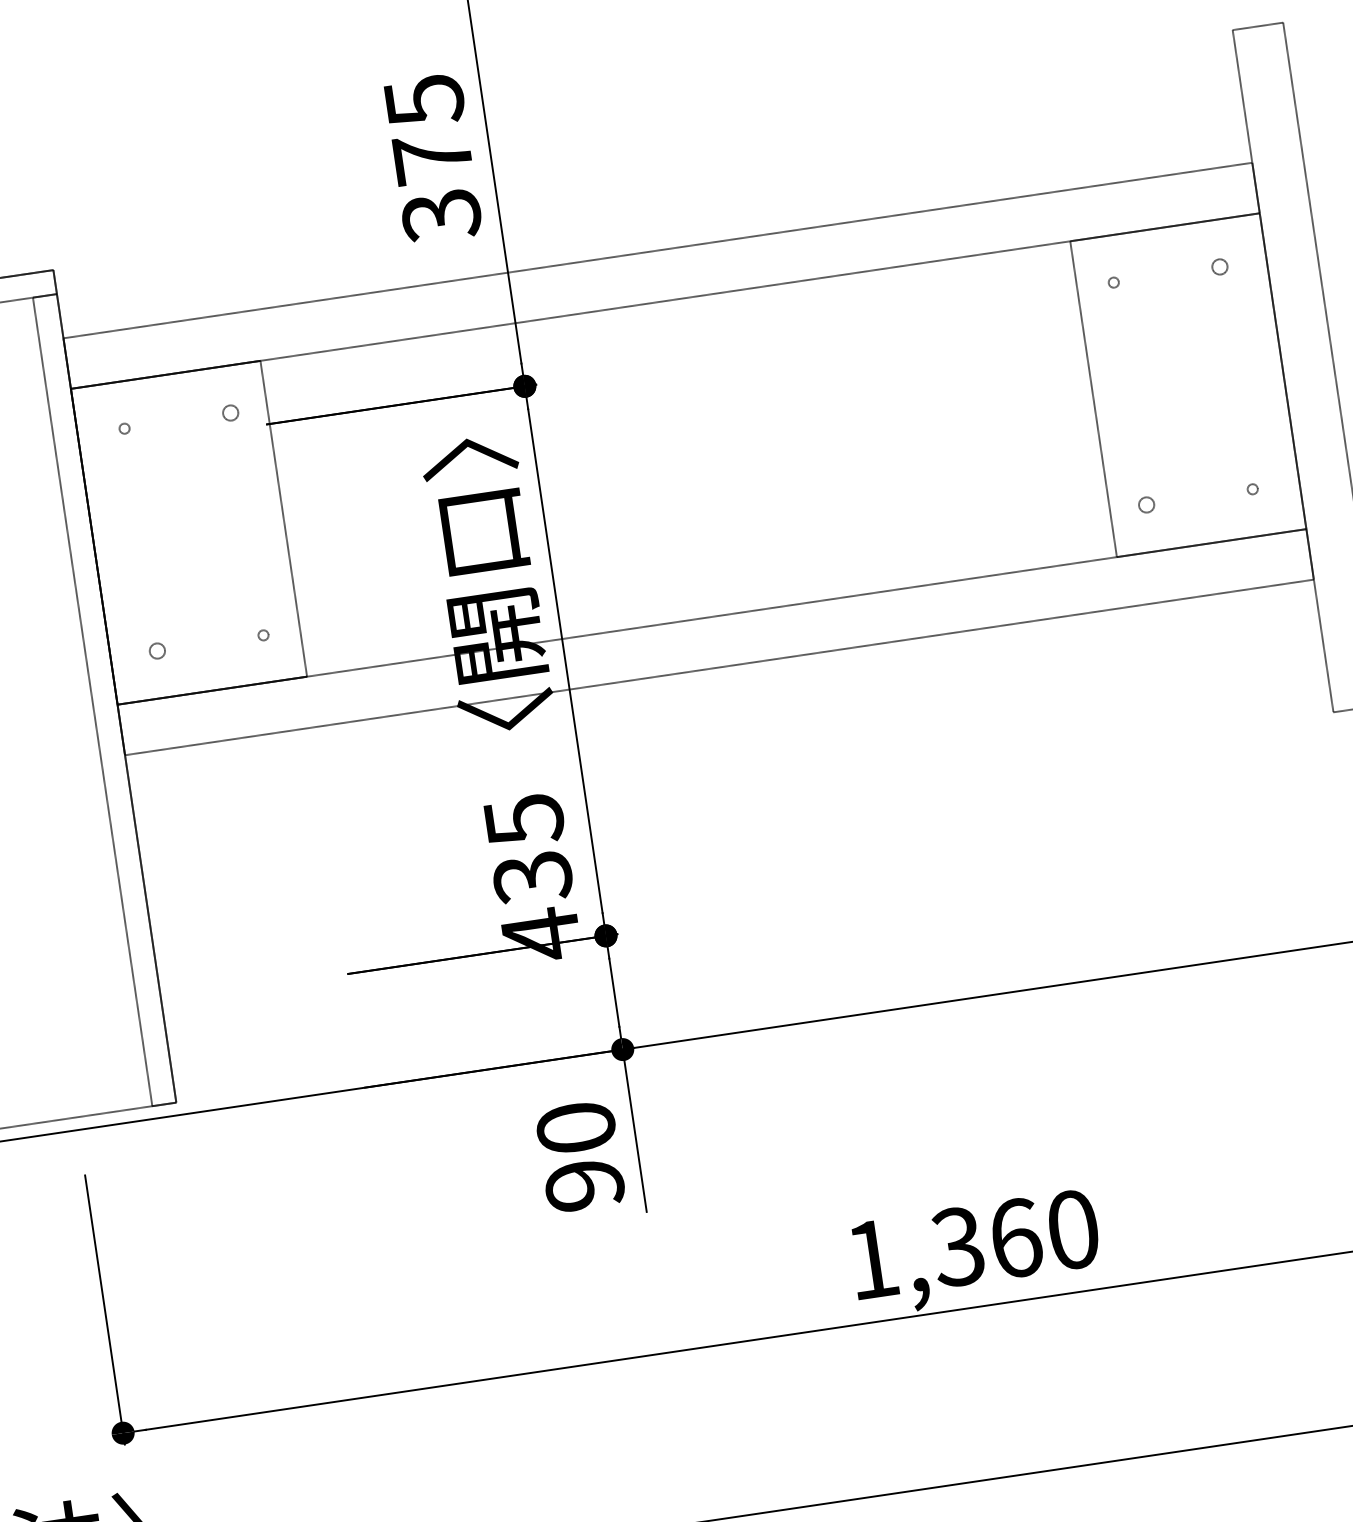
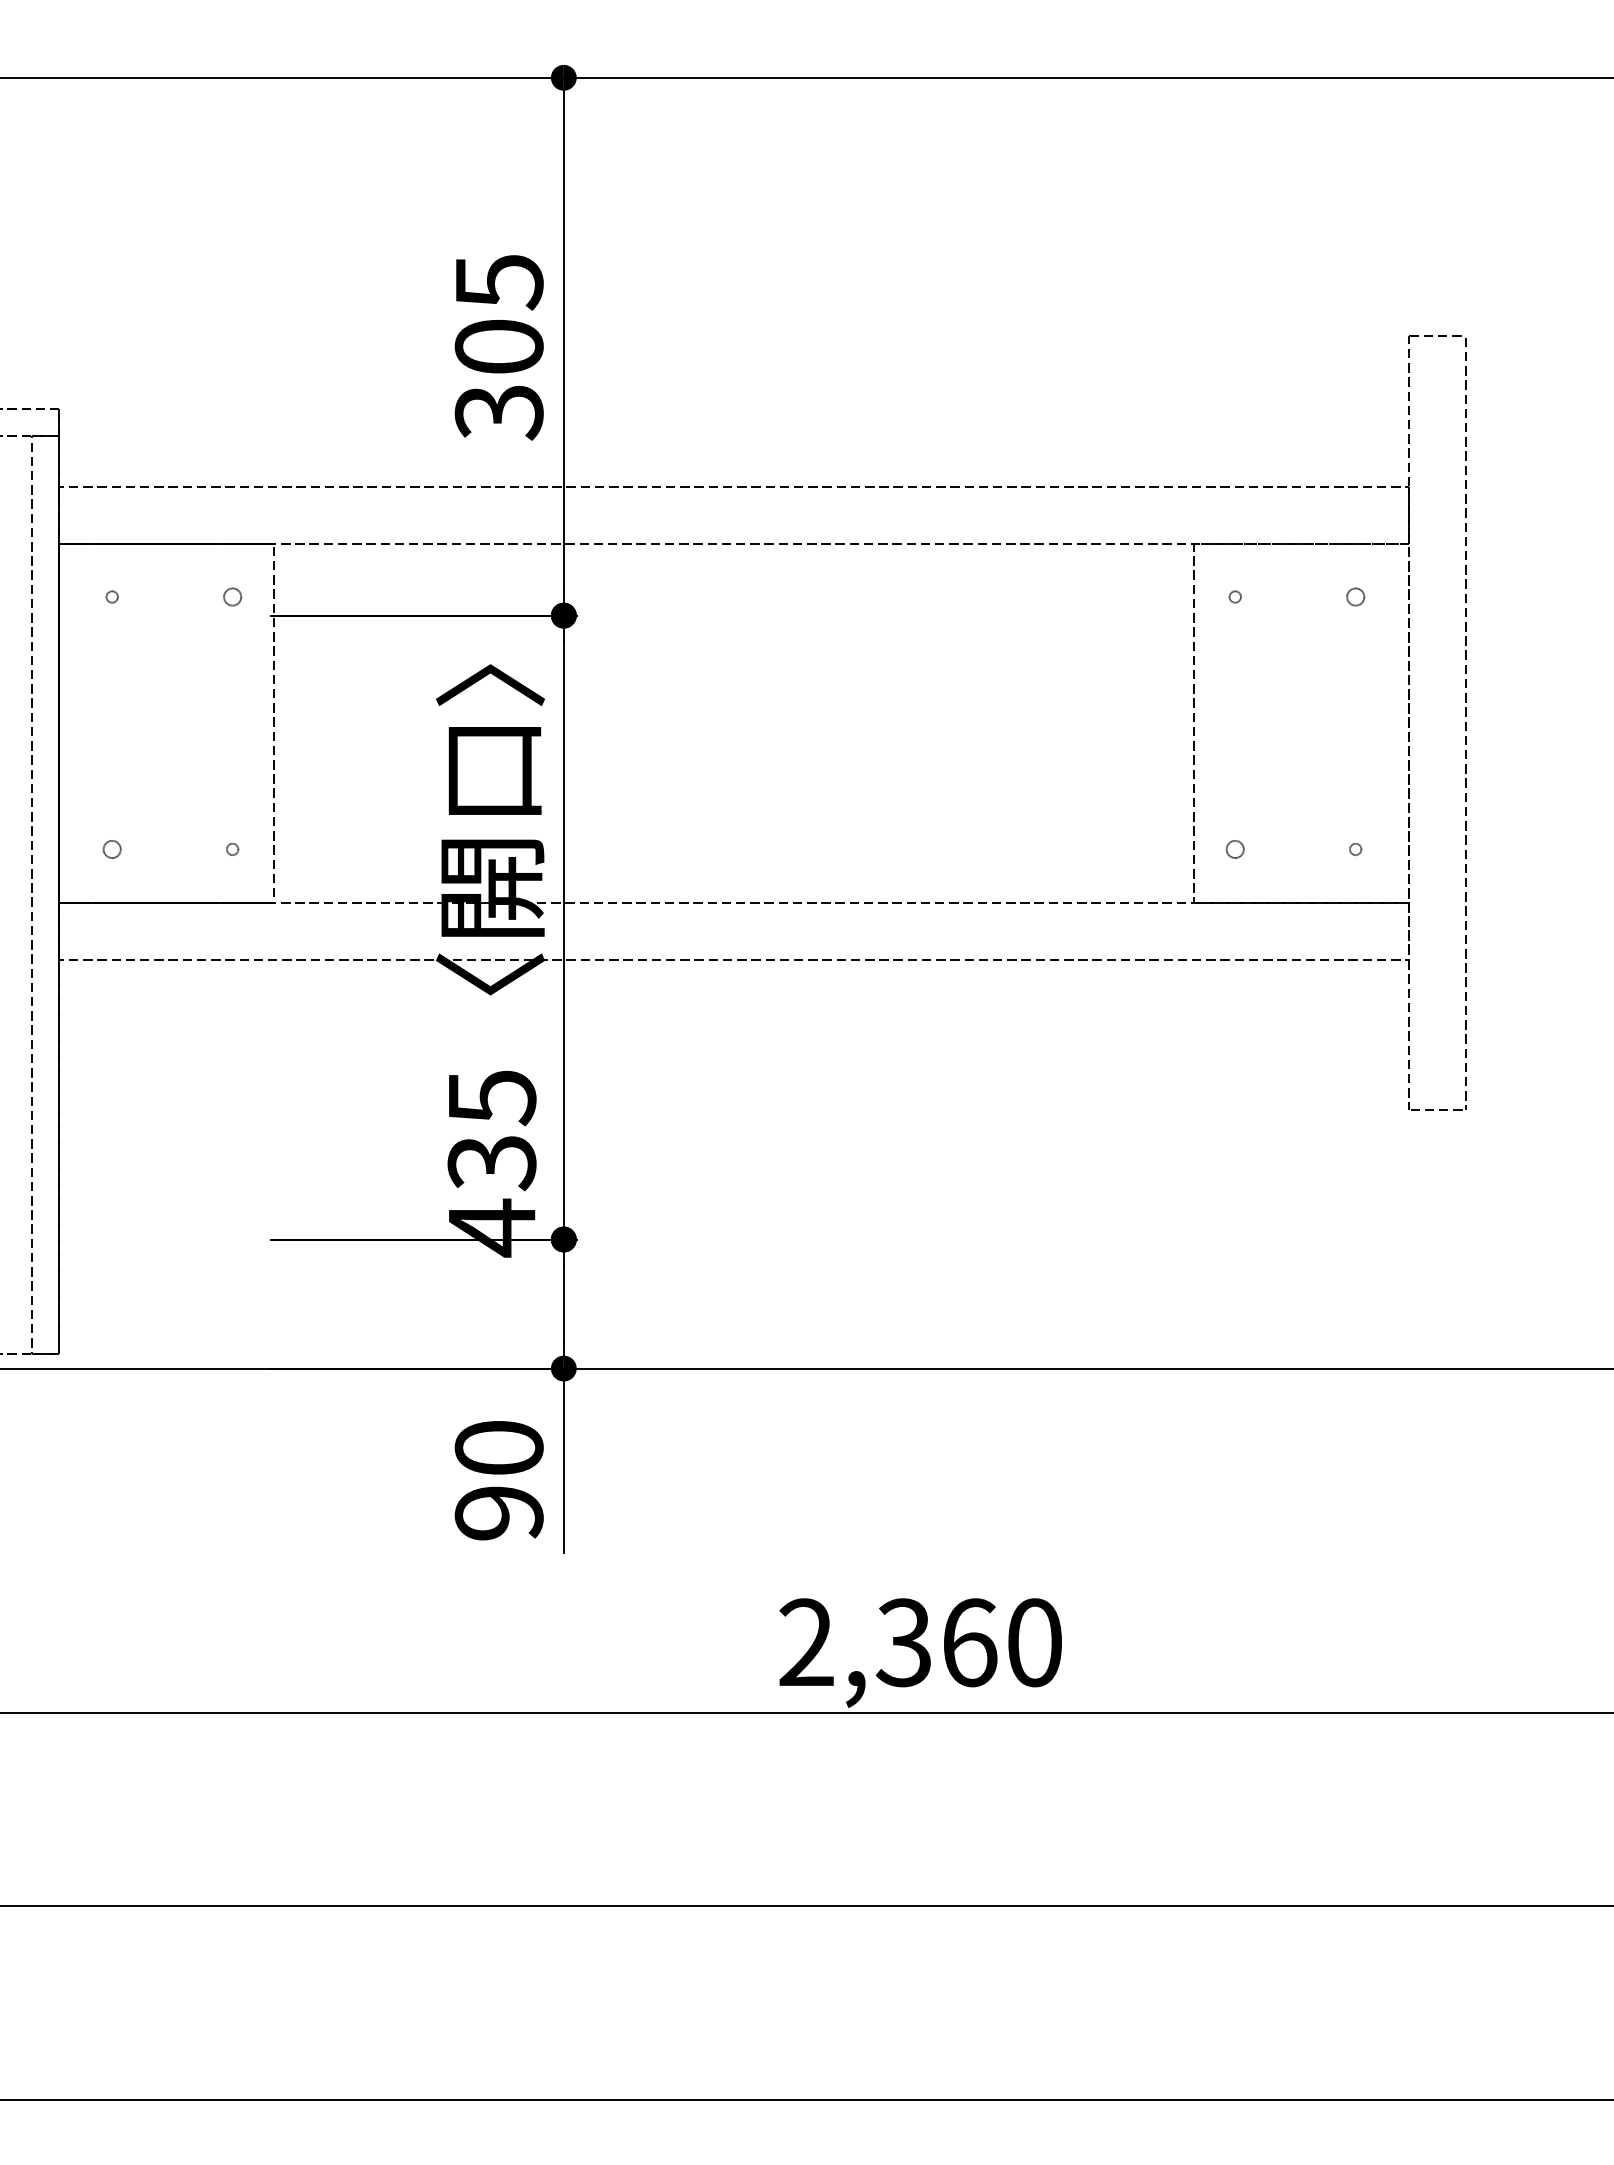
text: (432, 157) -> (498, 346), 375 -> 305
text: (872, 1258) -> (806, 1641), 1,360 -> 2,360

